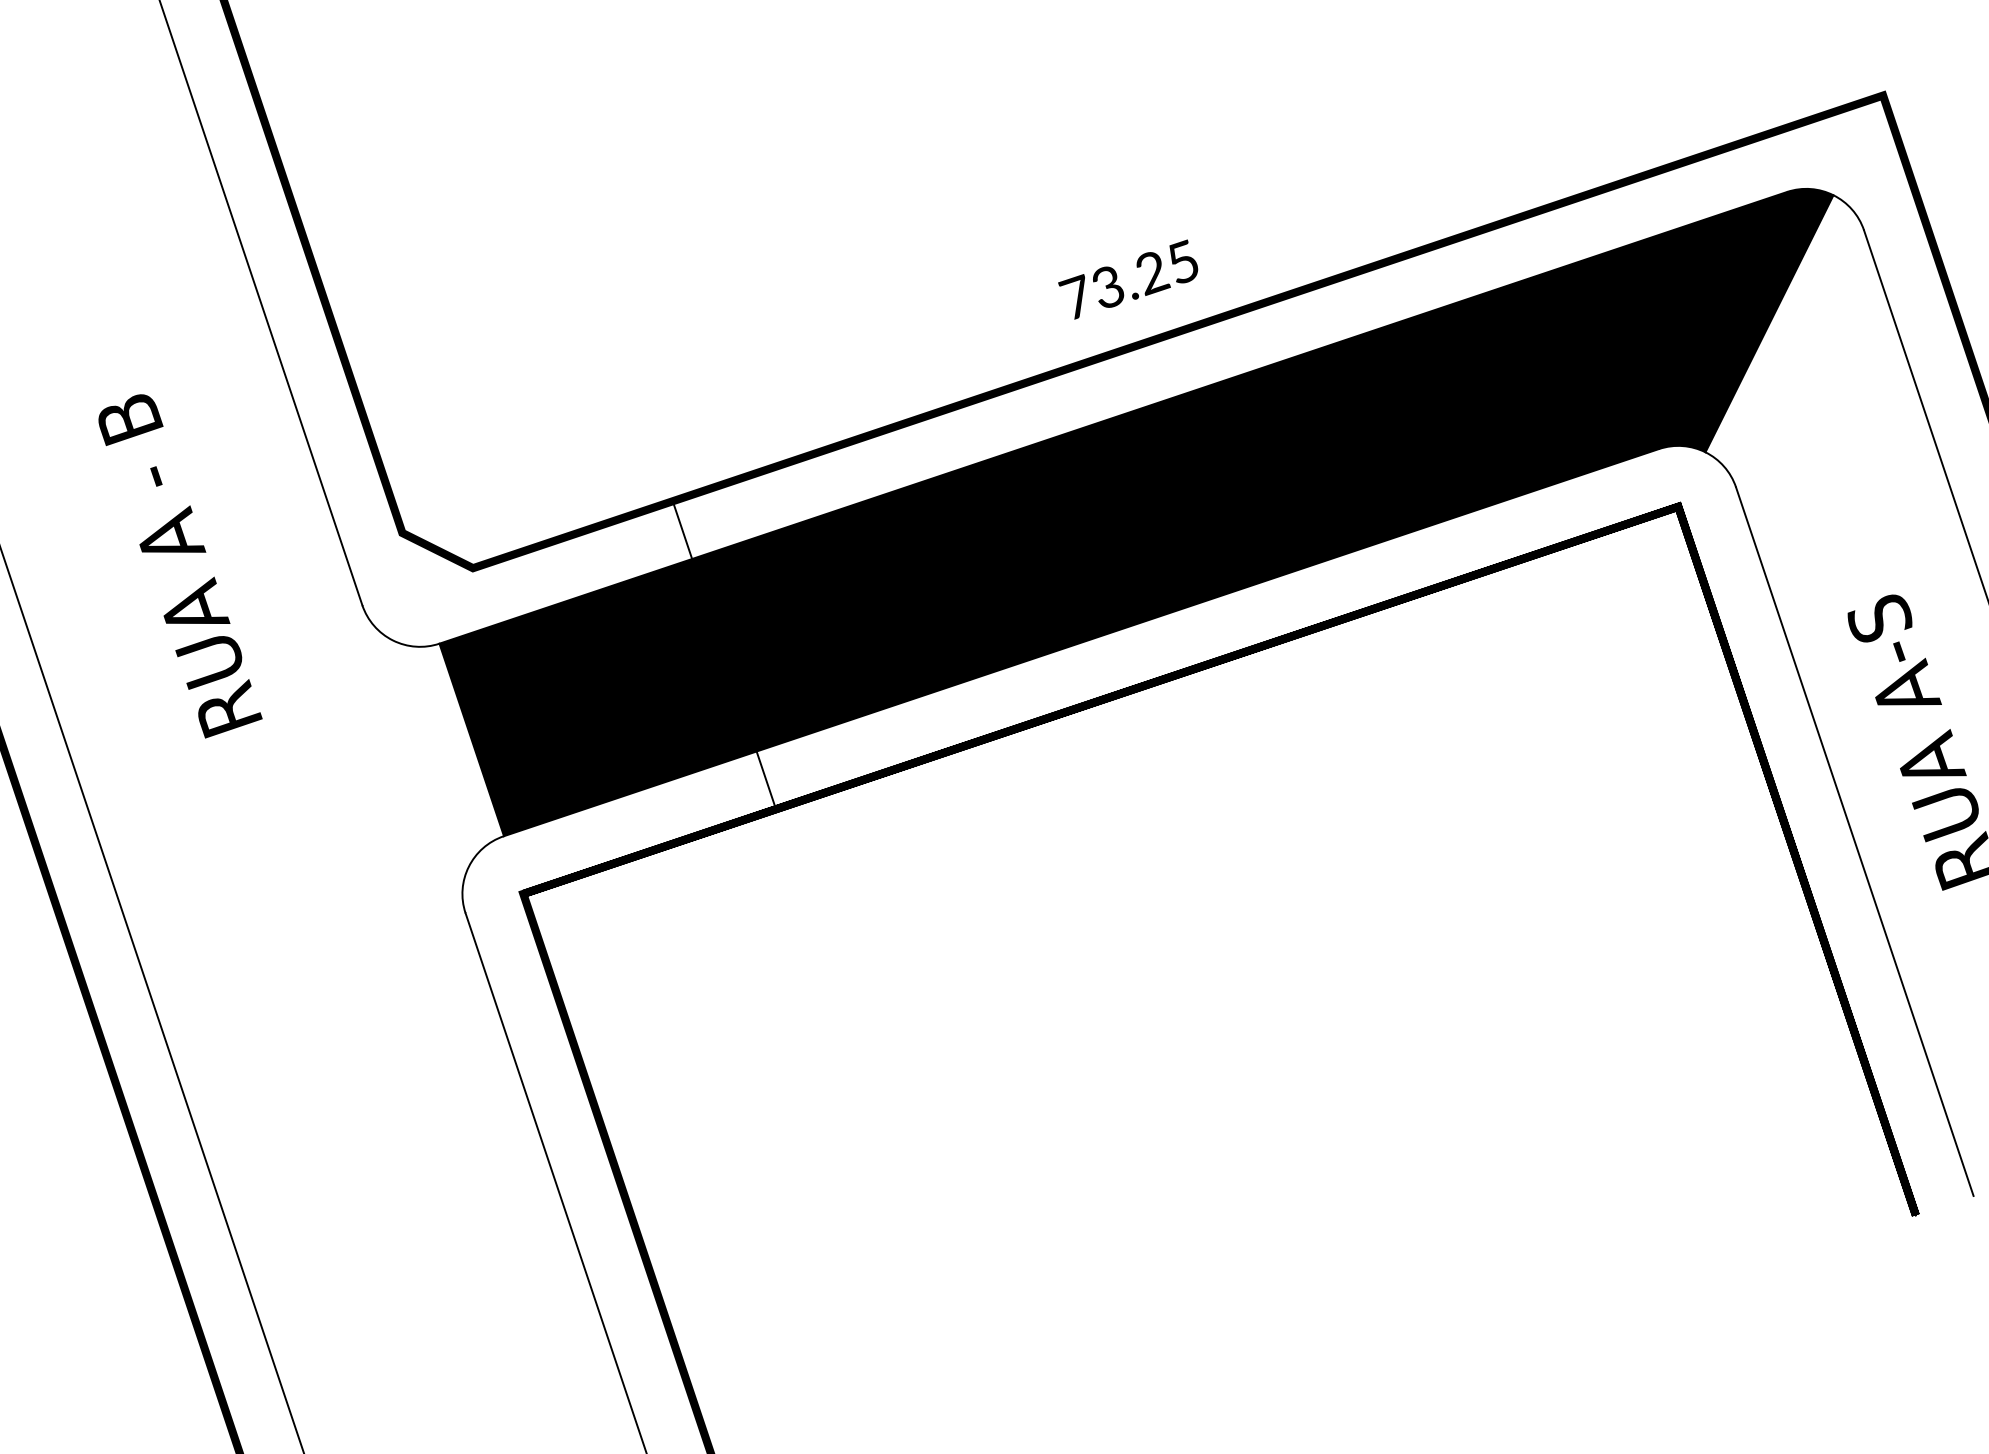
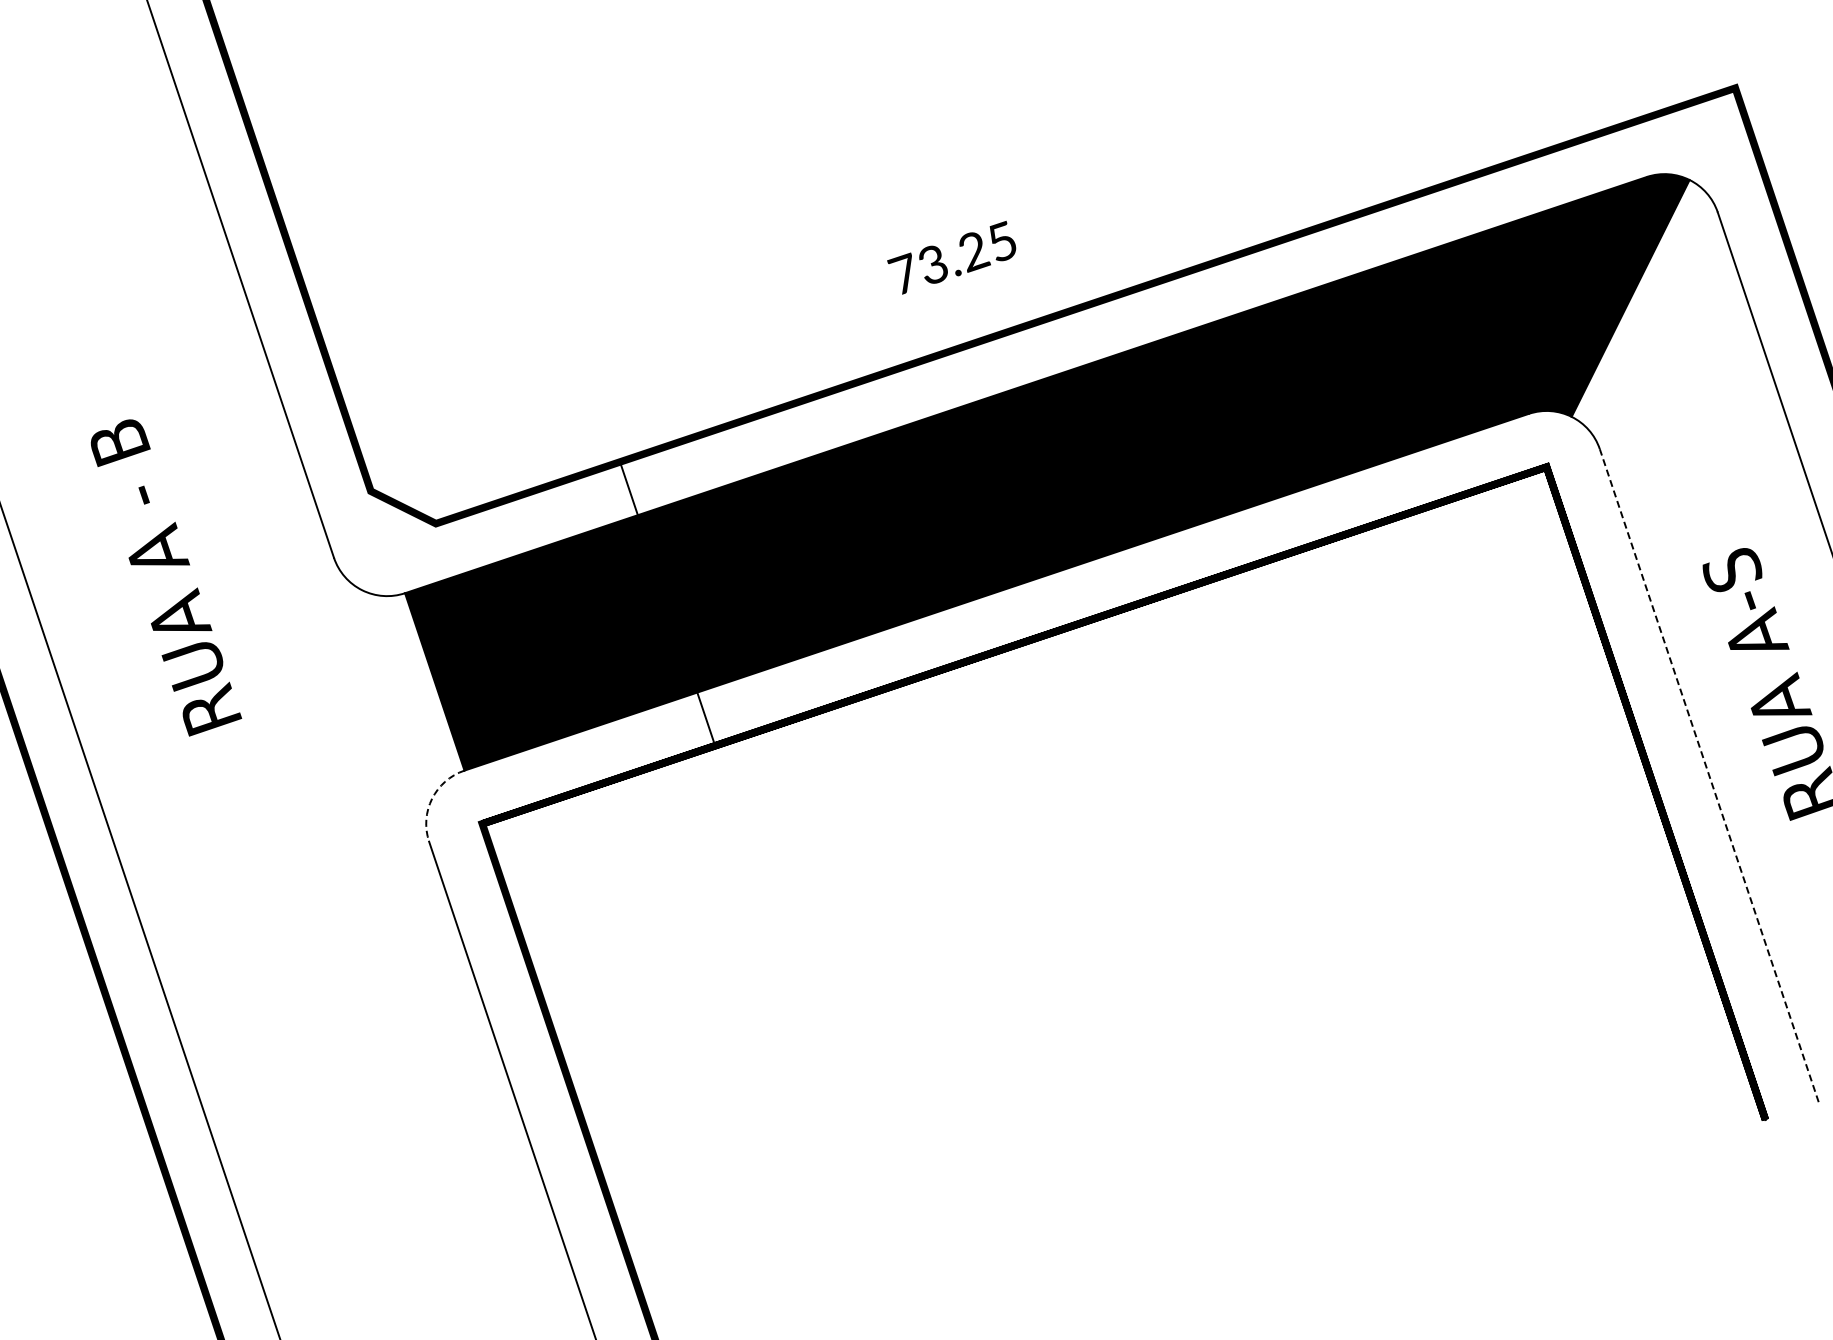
text: (1127, 279) -> (951, 257), moved
text: (180, 565) -> (166, 577), moved
line: (1855, 841) -> (1709, 775), solid -> dashed
arc: (469, 866) -> (432, 798), solid -> dashed

